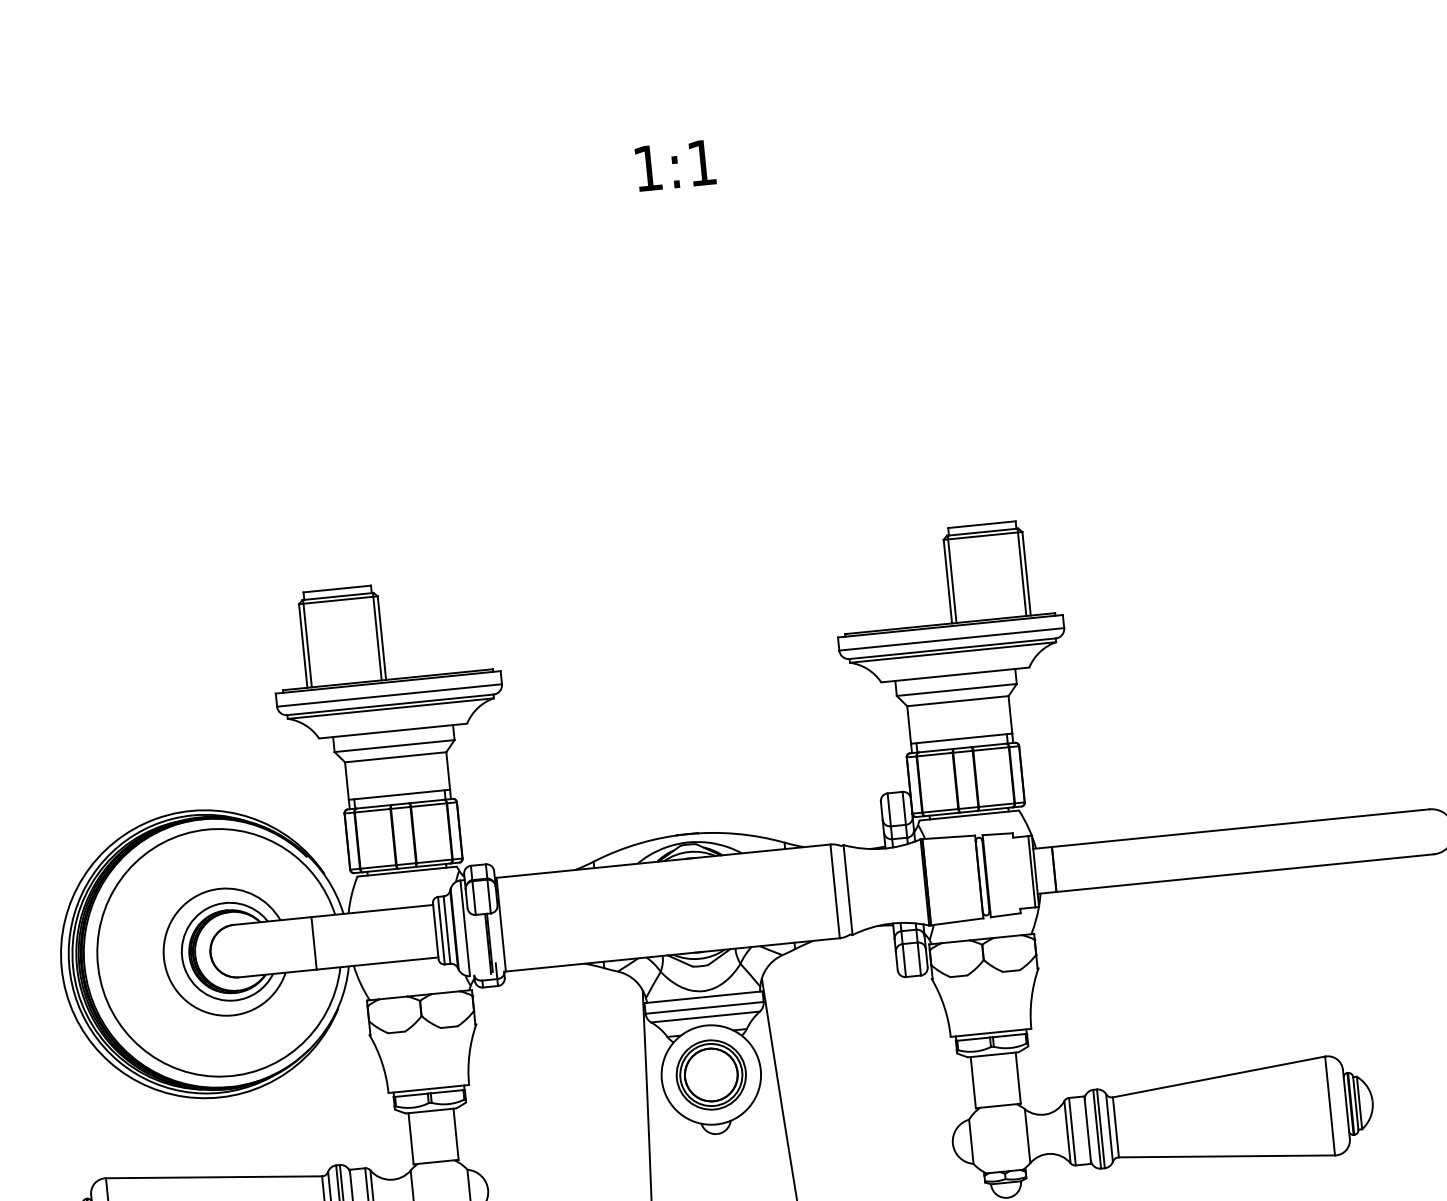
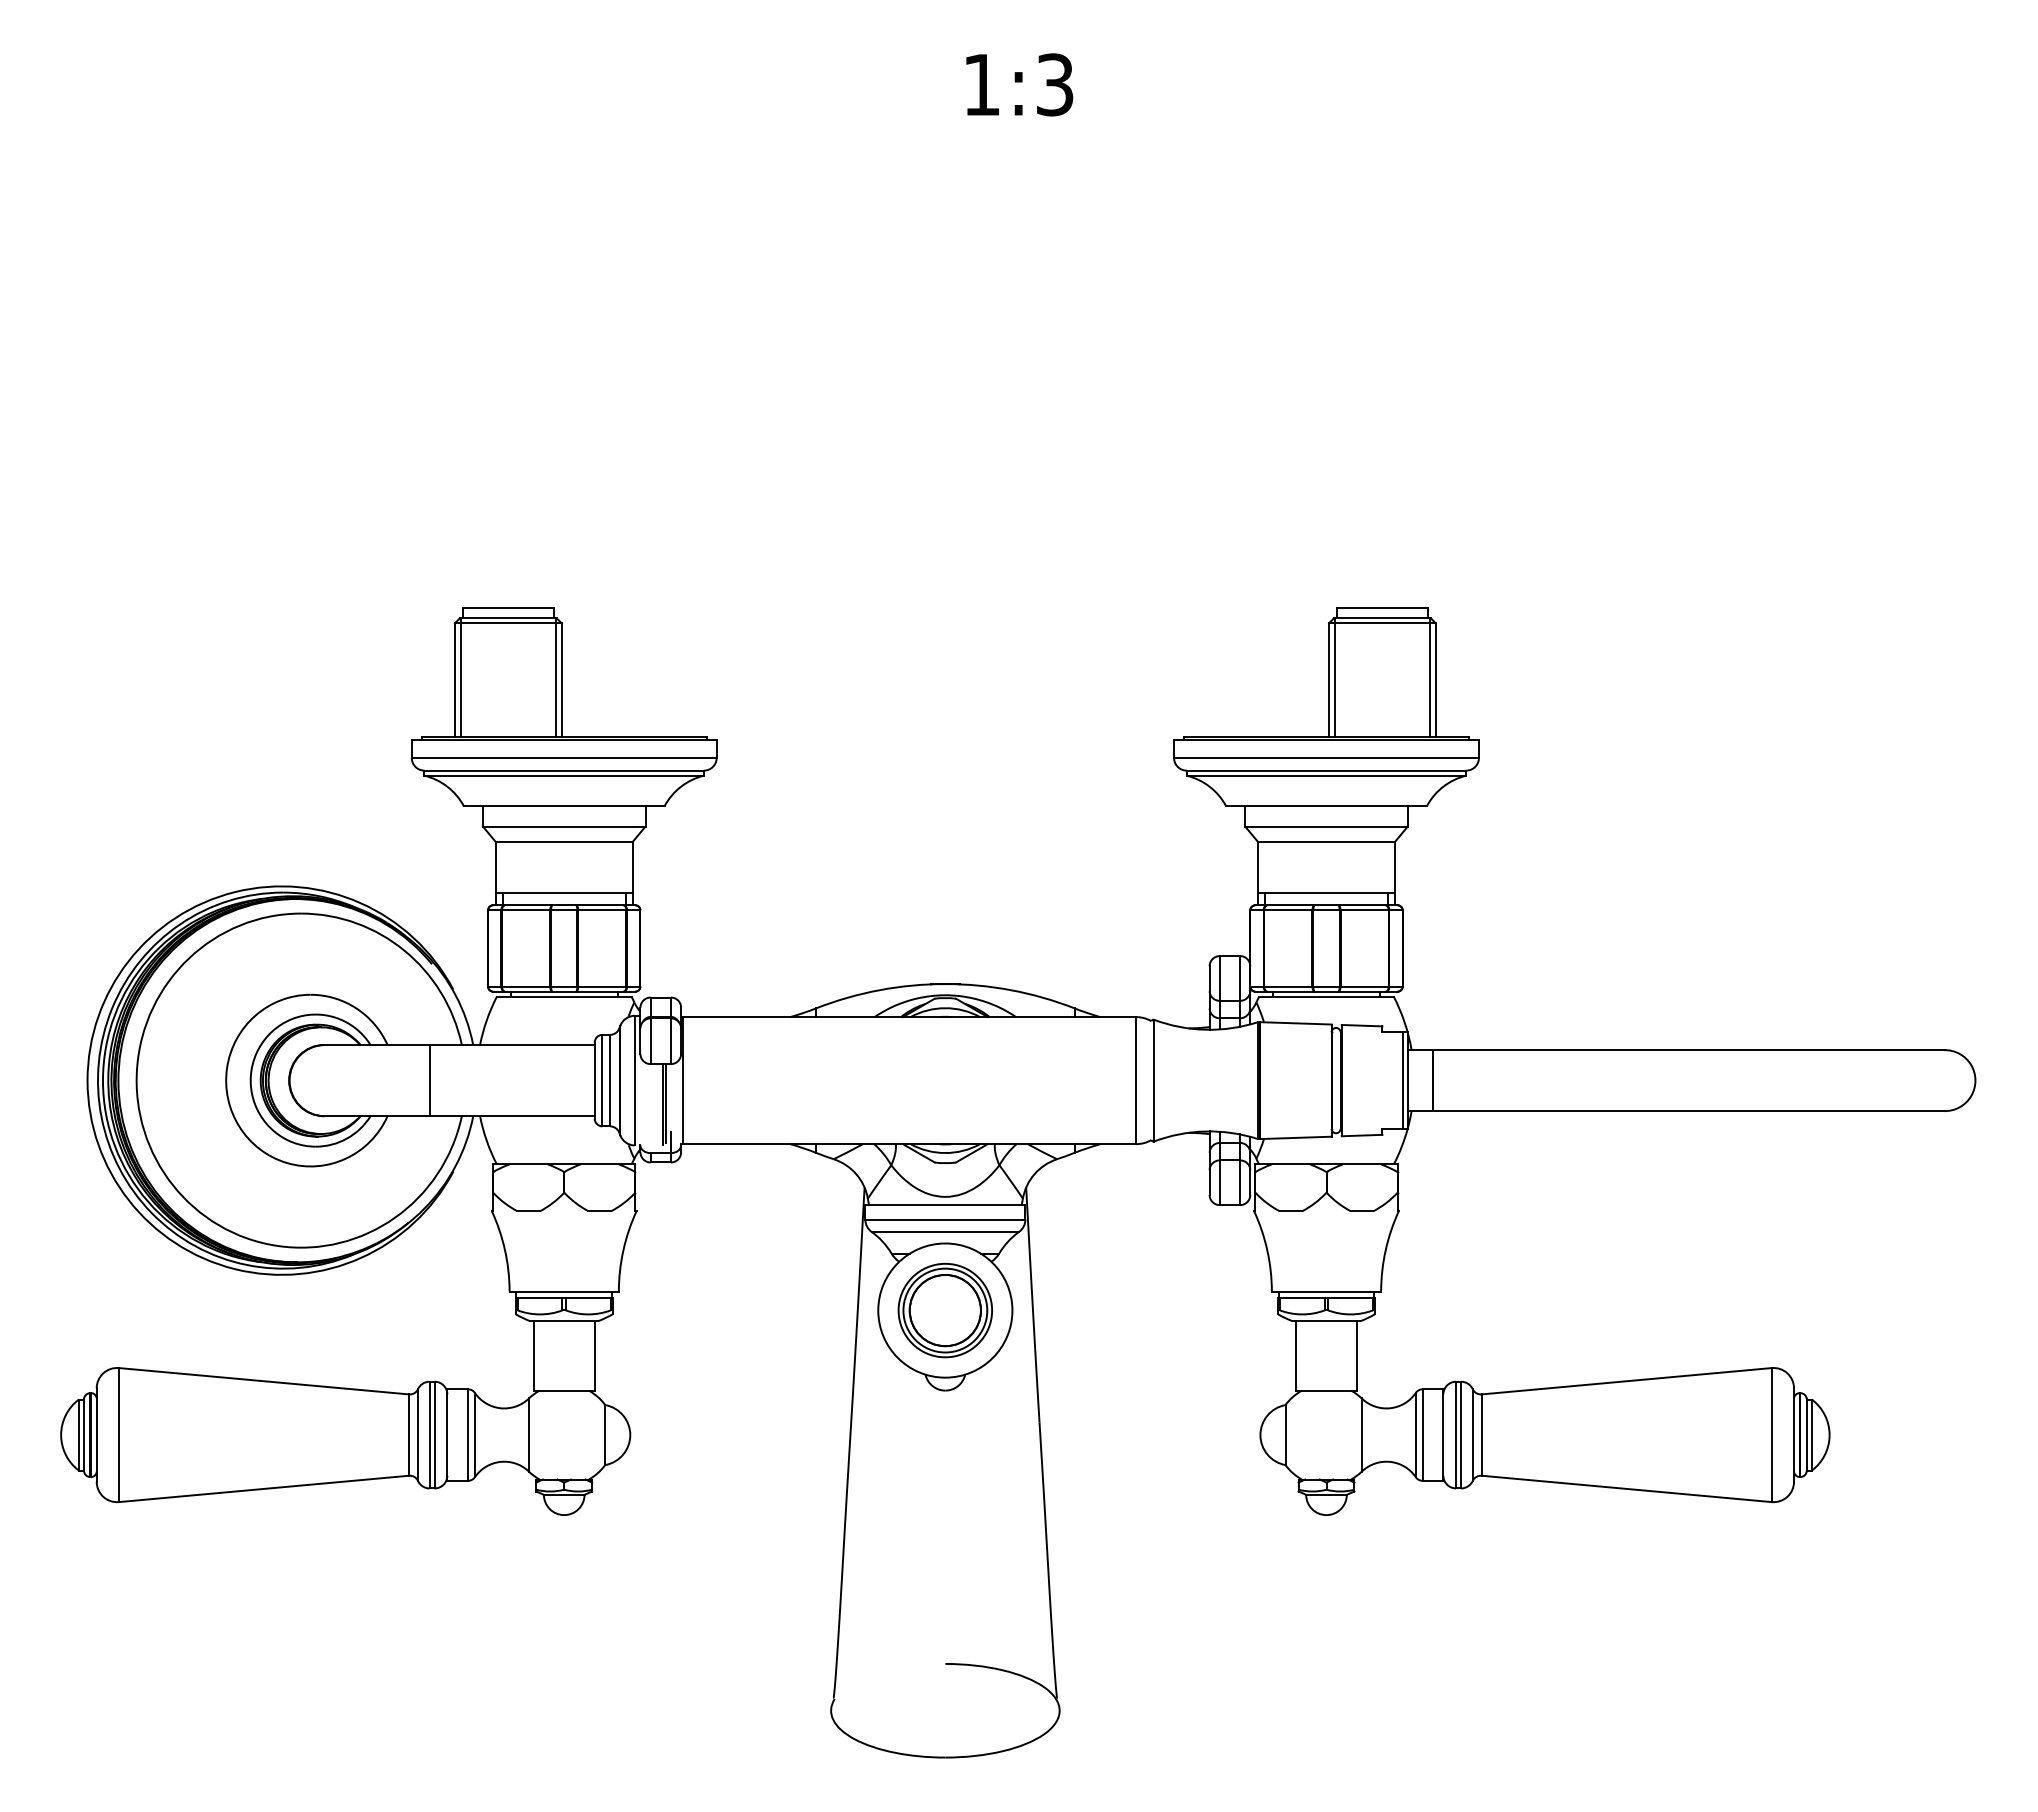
text: (702, 162) -> (1055, 84), 1:1 -> 1:3

